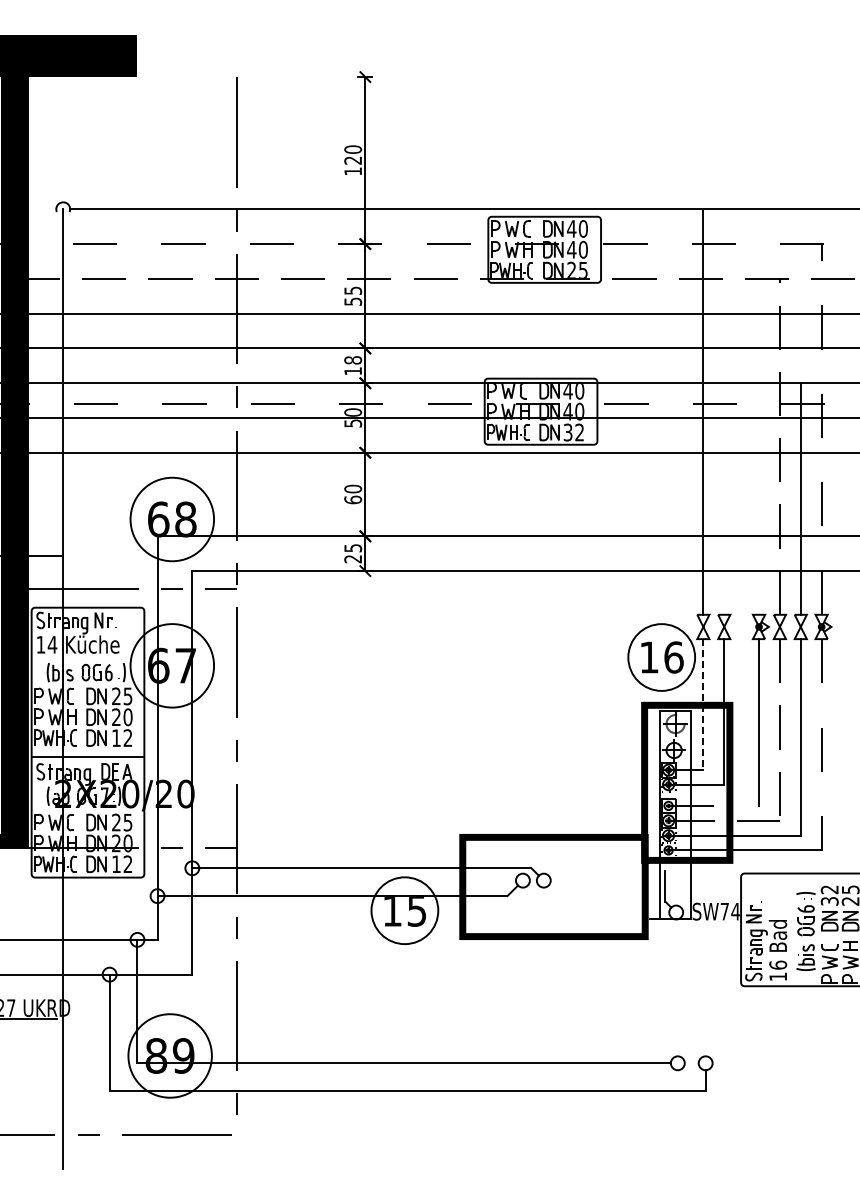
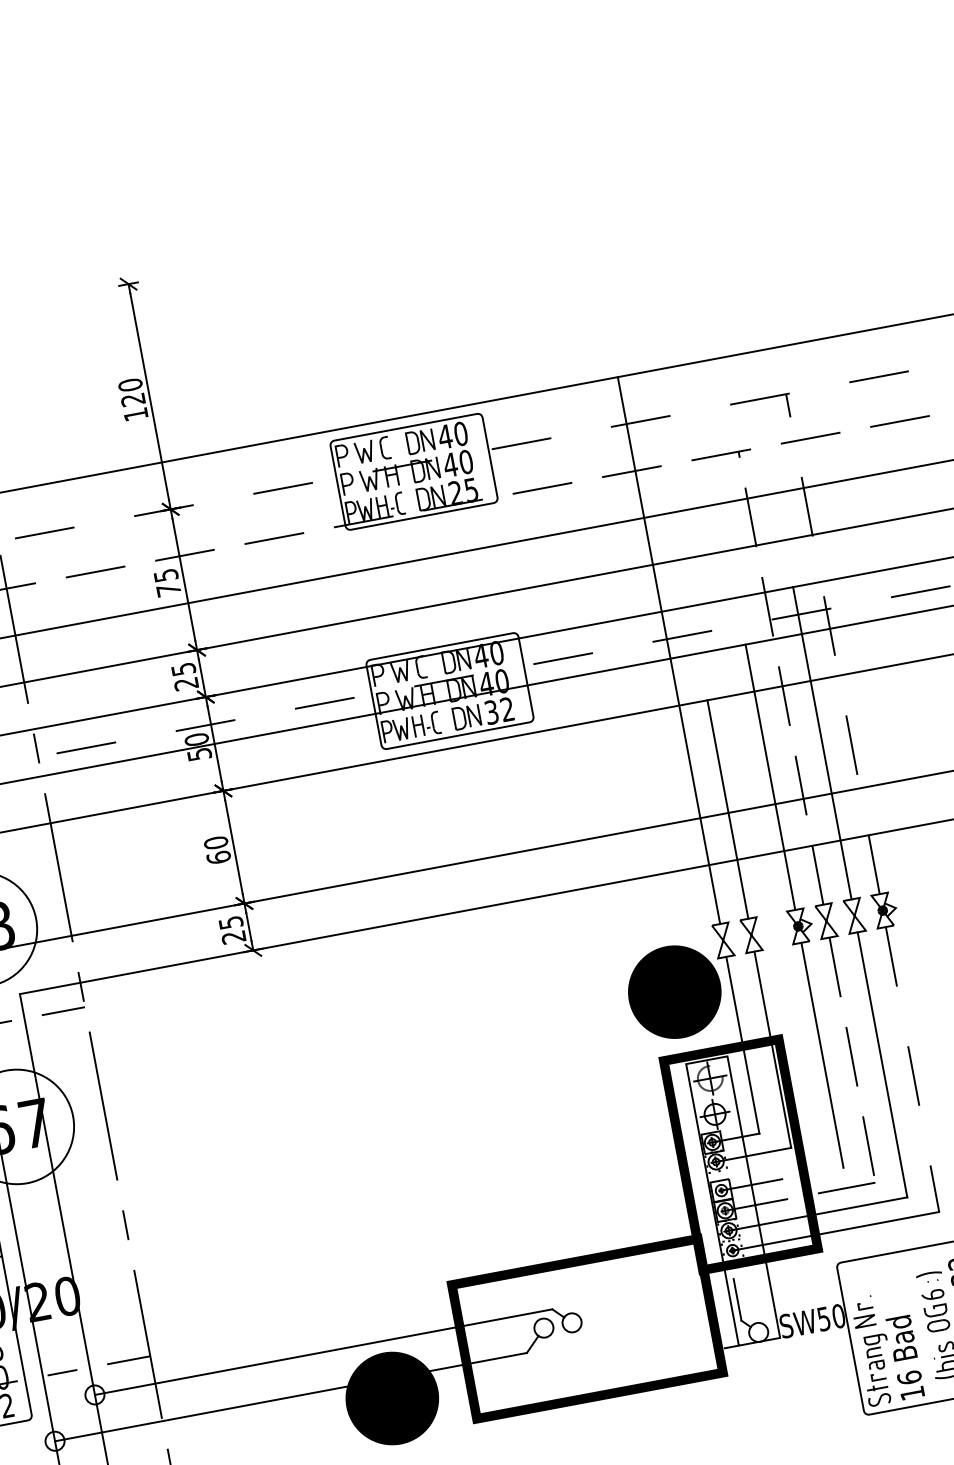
text: (353, 301) -> (169, 589), 55 -> 75
text: (353, 365) -> (185, 676), 18 -> 25
line: (759, 516) -> (771, 777), added
line: (724, 533) -> (728, 809), added
fill: (661, 657) -> (674, 992), added
line: (703, 704) -> (743, 1045), dashed -> solid
fill: (404, 910) -> (391, 1398), added
text: (729, 911) -> (830, 1317), SW74 -> SW50

